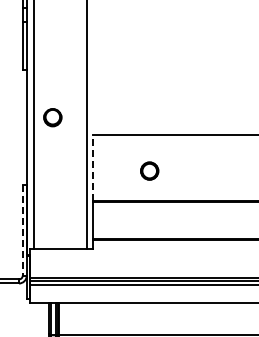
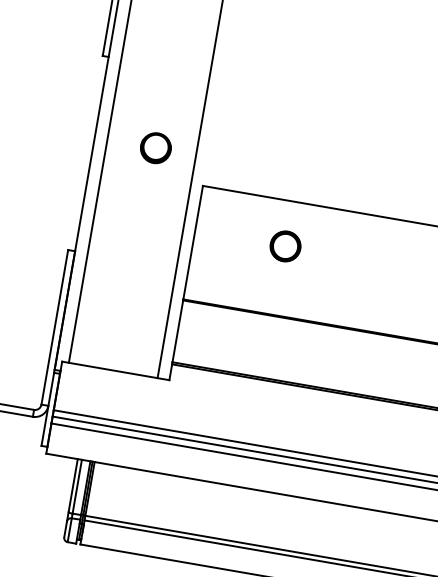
part: (52, 117) -> (155, 147), moved
line: (93, 167) -> (193, 241), dashed -> solid
circle: (149, 170) -> (285, 245), moved
line: (22, 230) -> (54, 327), dashed -> solid

